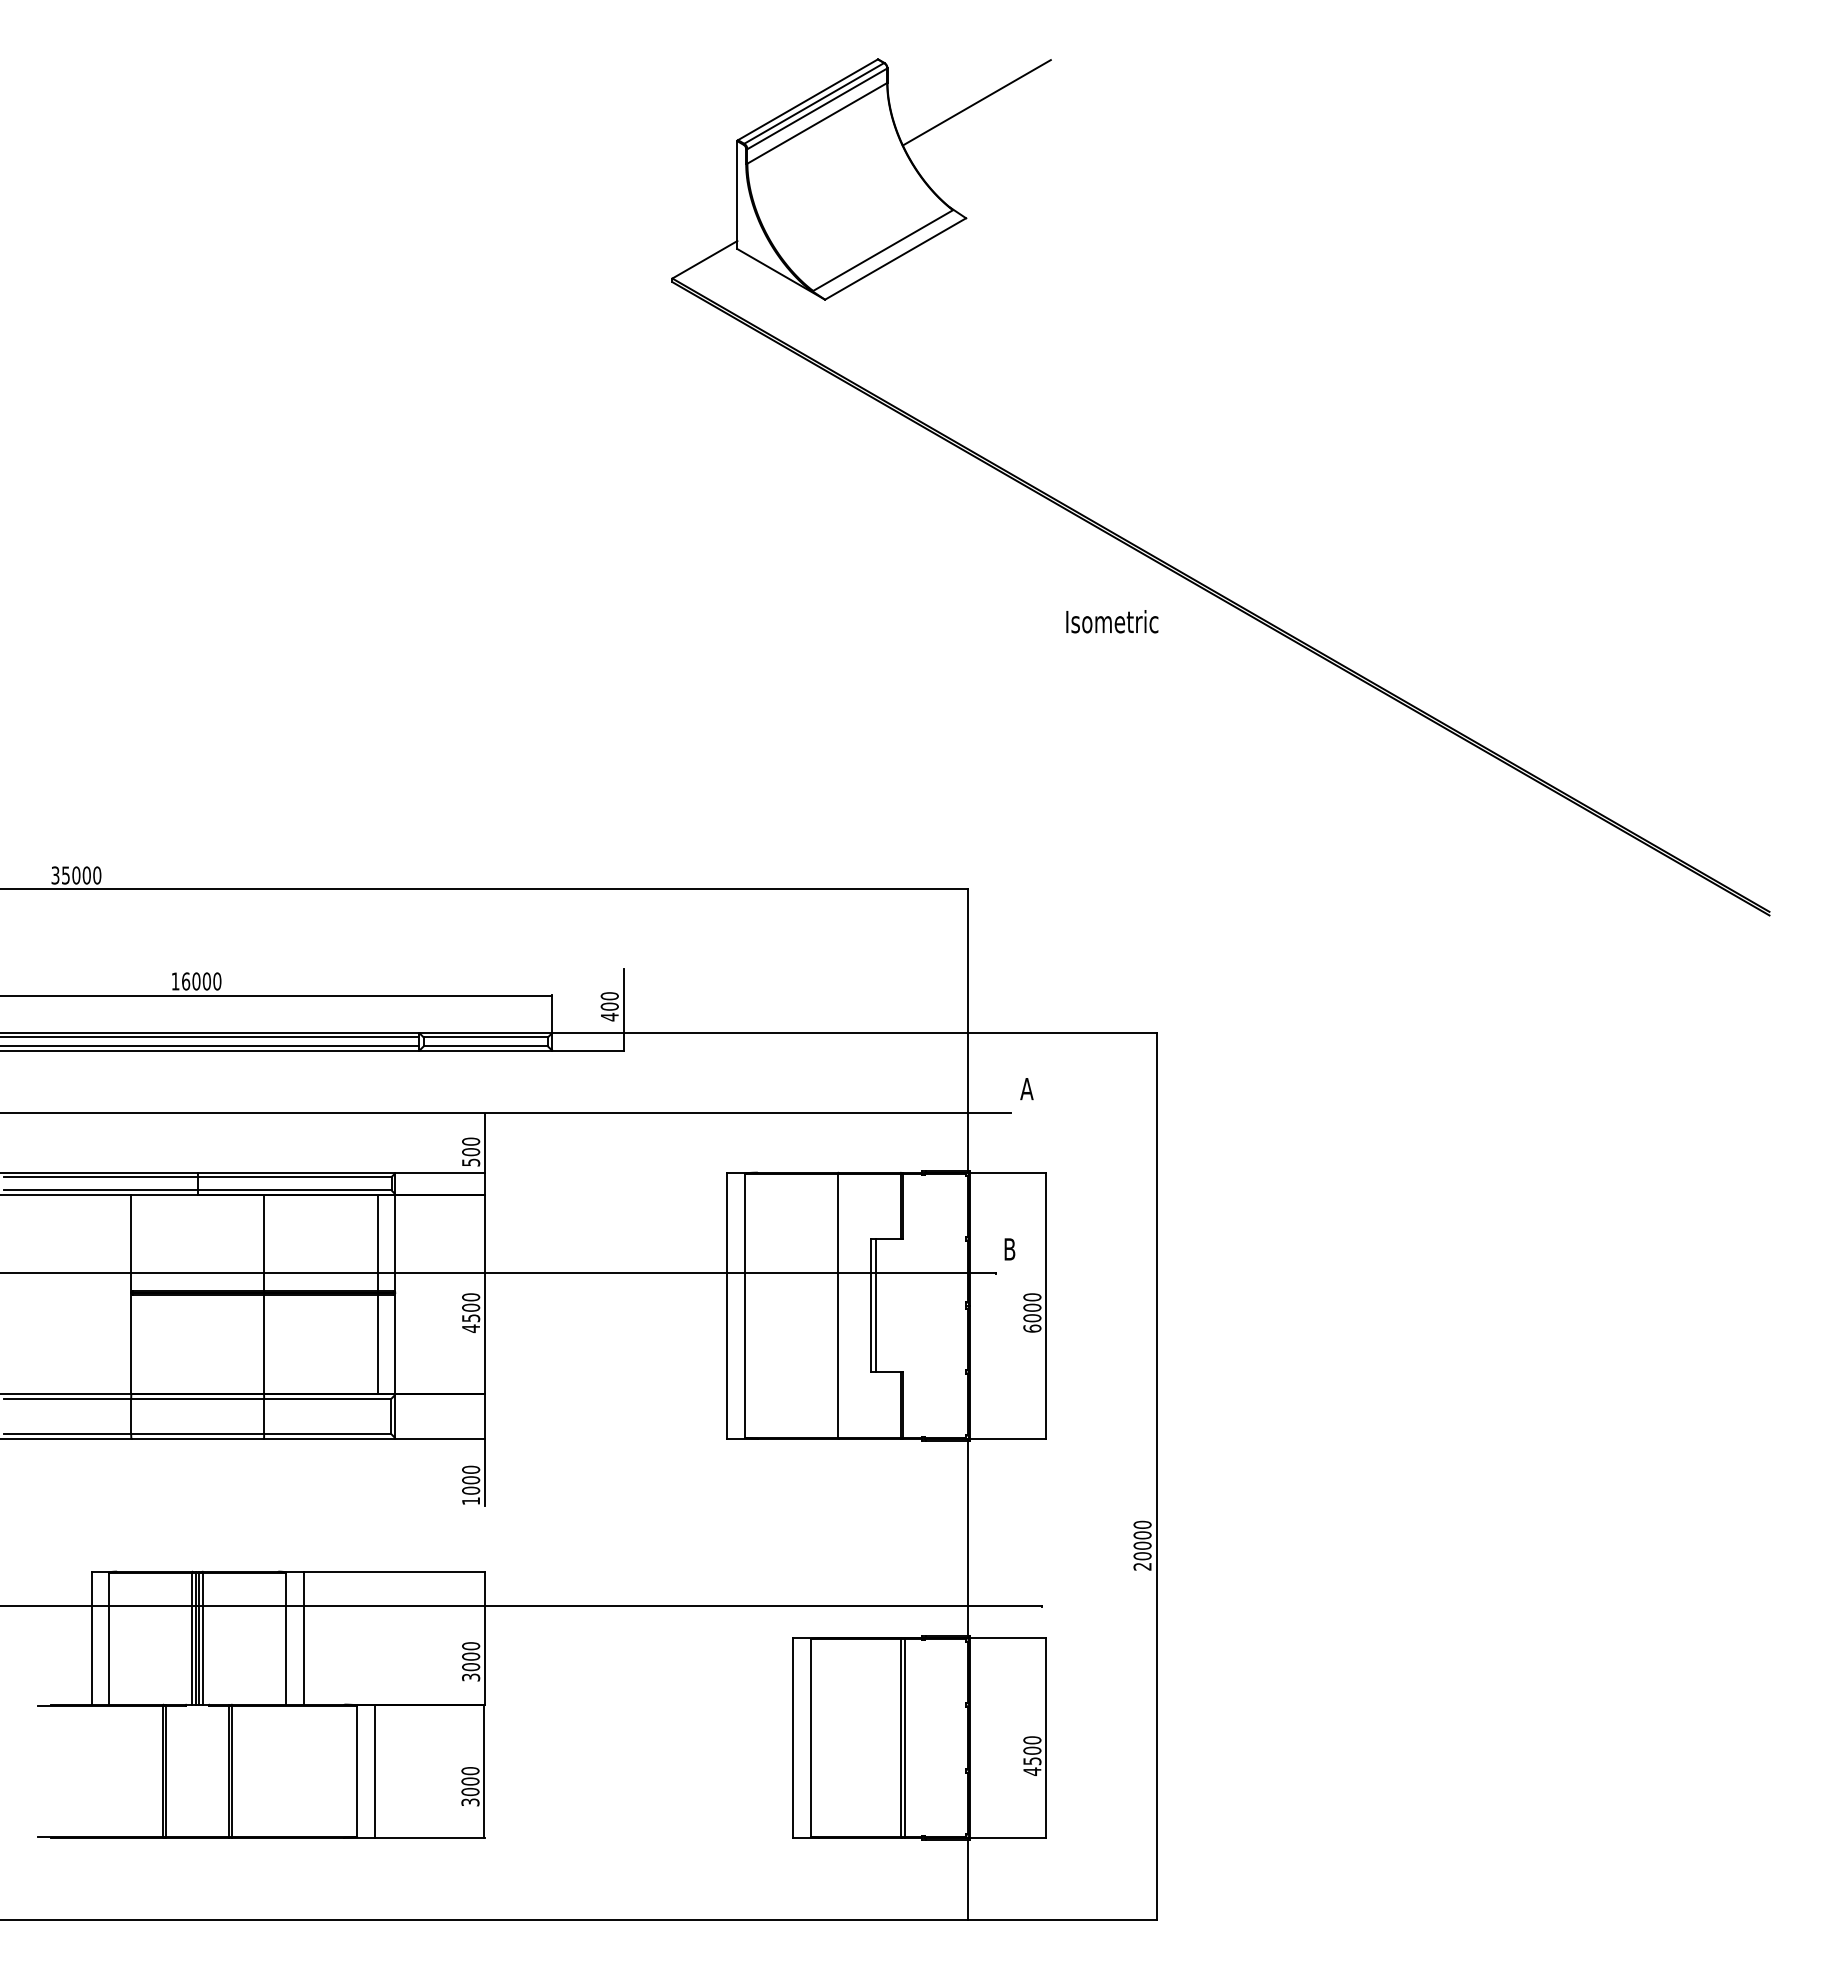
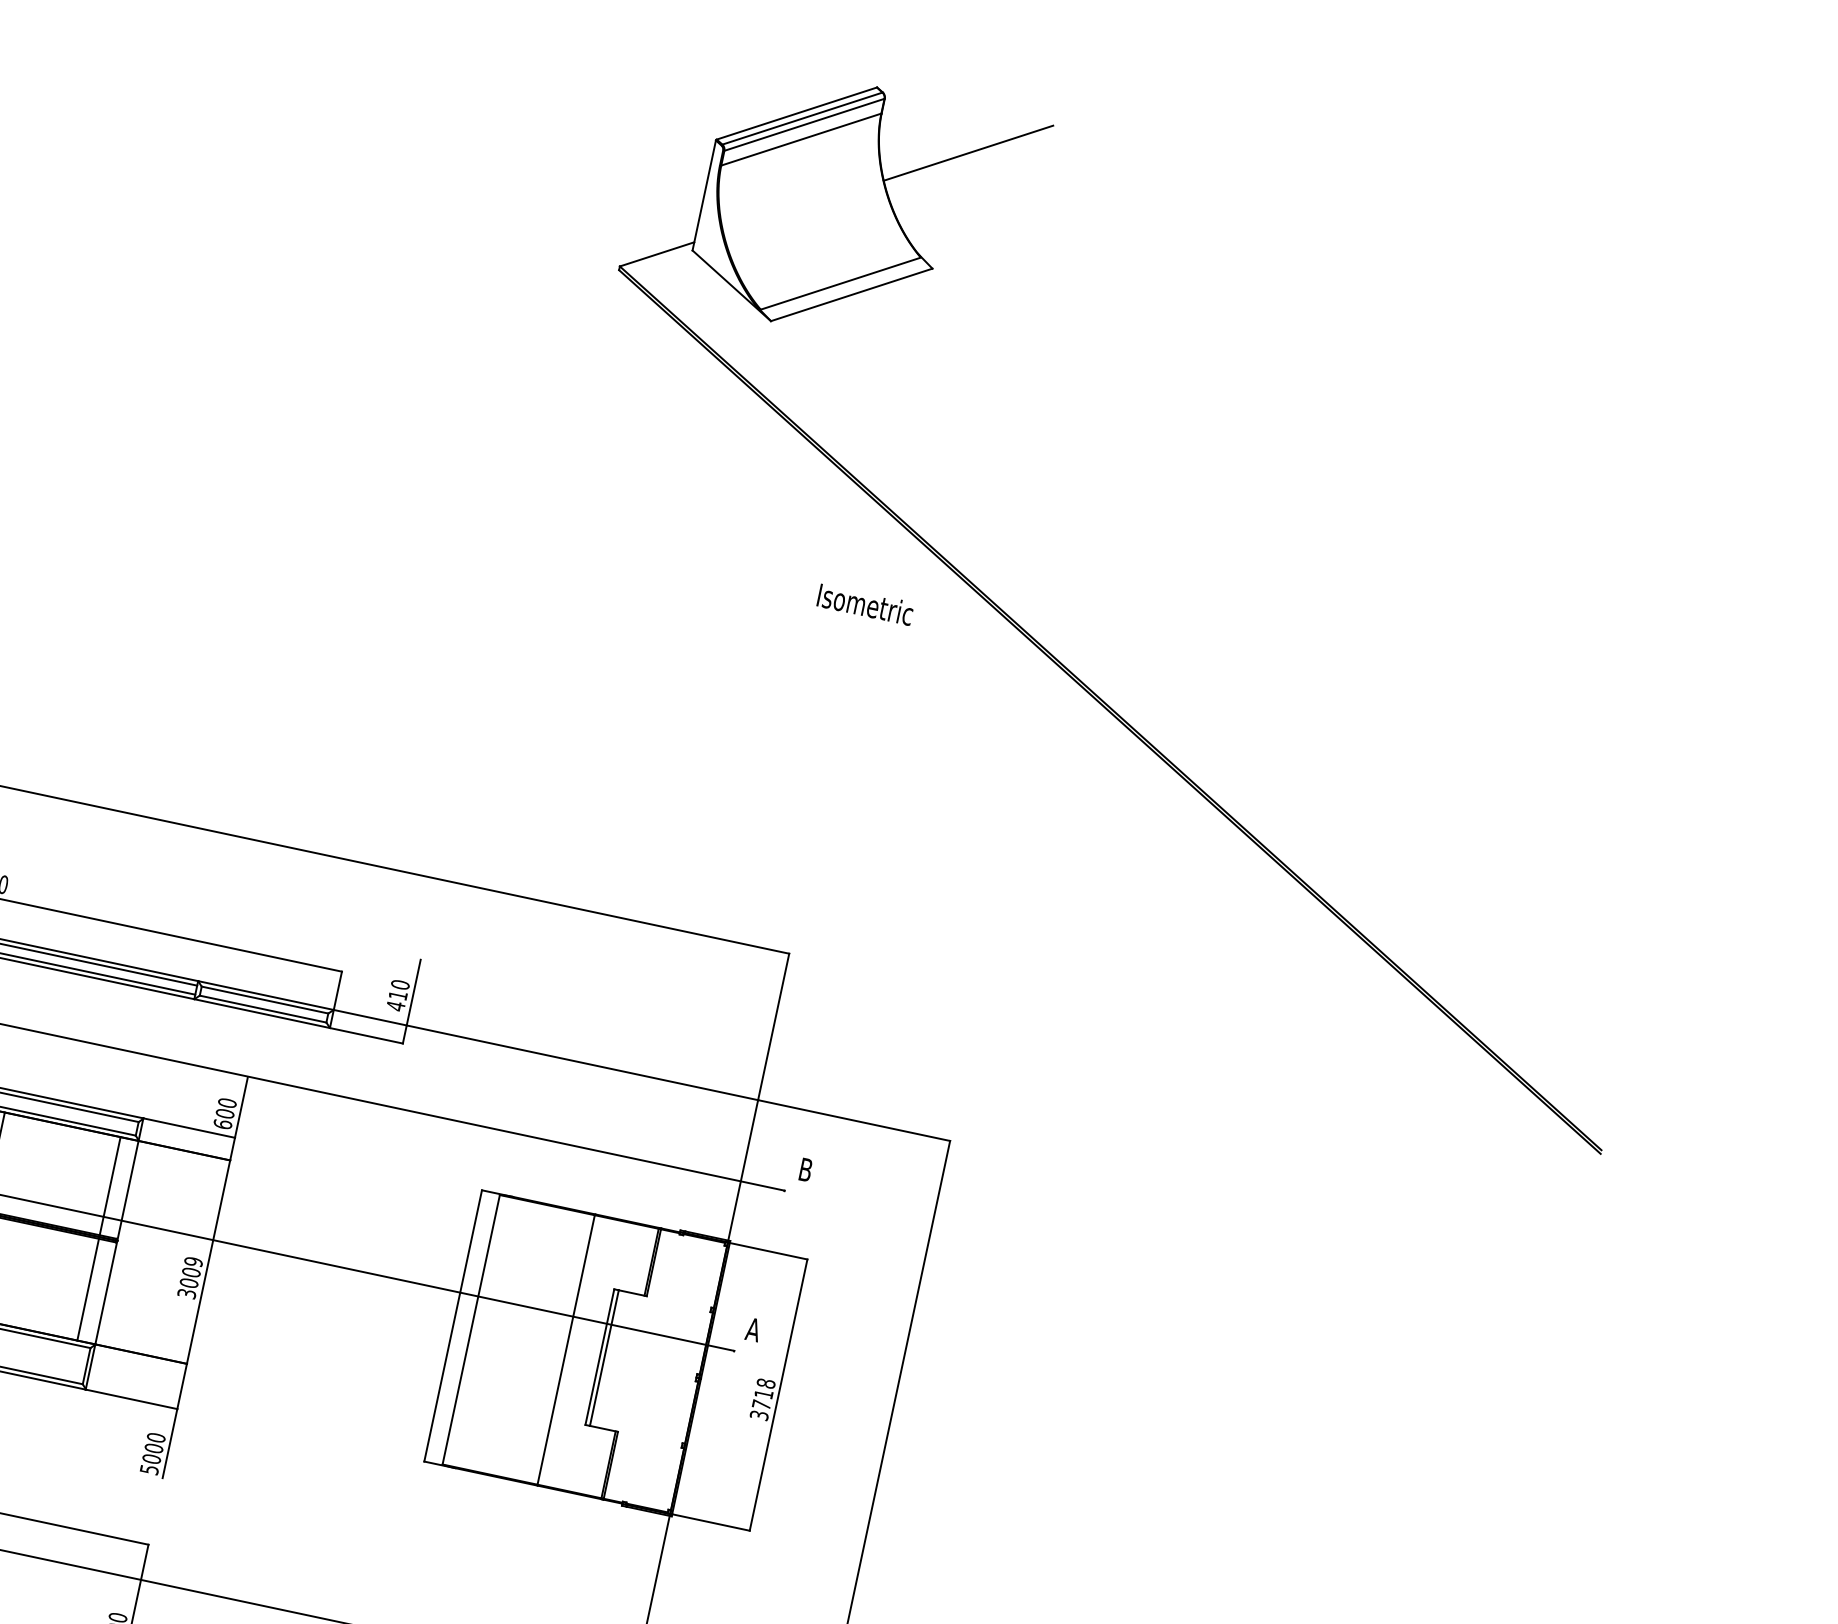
text: (1112, 621) -> (865, 604), moved
text: (609, 1006) -> (397, 995), 400 -> 410
text: (1026, 1089) -> (805, 1170), A -> B
text: (471, 1162) -> (223, 1124), 500 -> 600
text: (1009, 1249) -> (753, 1329), B -> A
text: (1032, 1312) -> (762, 1399), 6000 -> 3718
text: (471, 1313) -> (190, 1278), 4500 -> 3009
text: (471, 1501) -> (149, 1470), 1000 -> 5000

